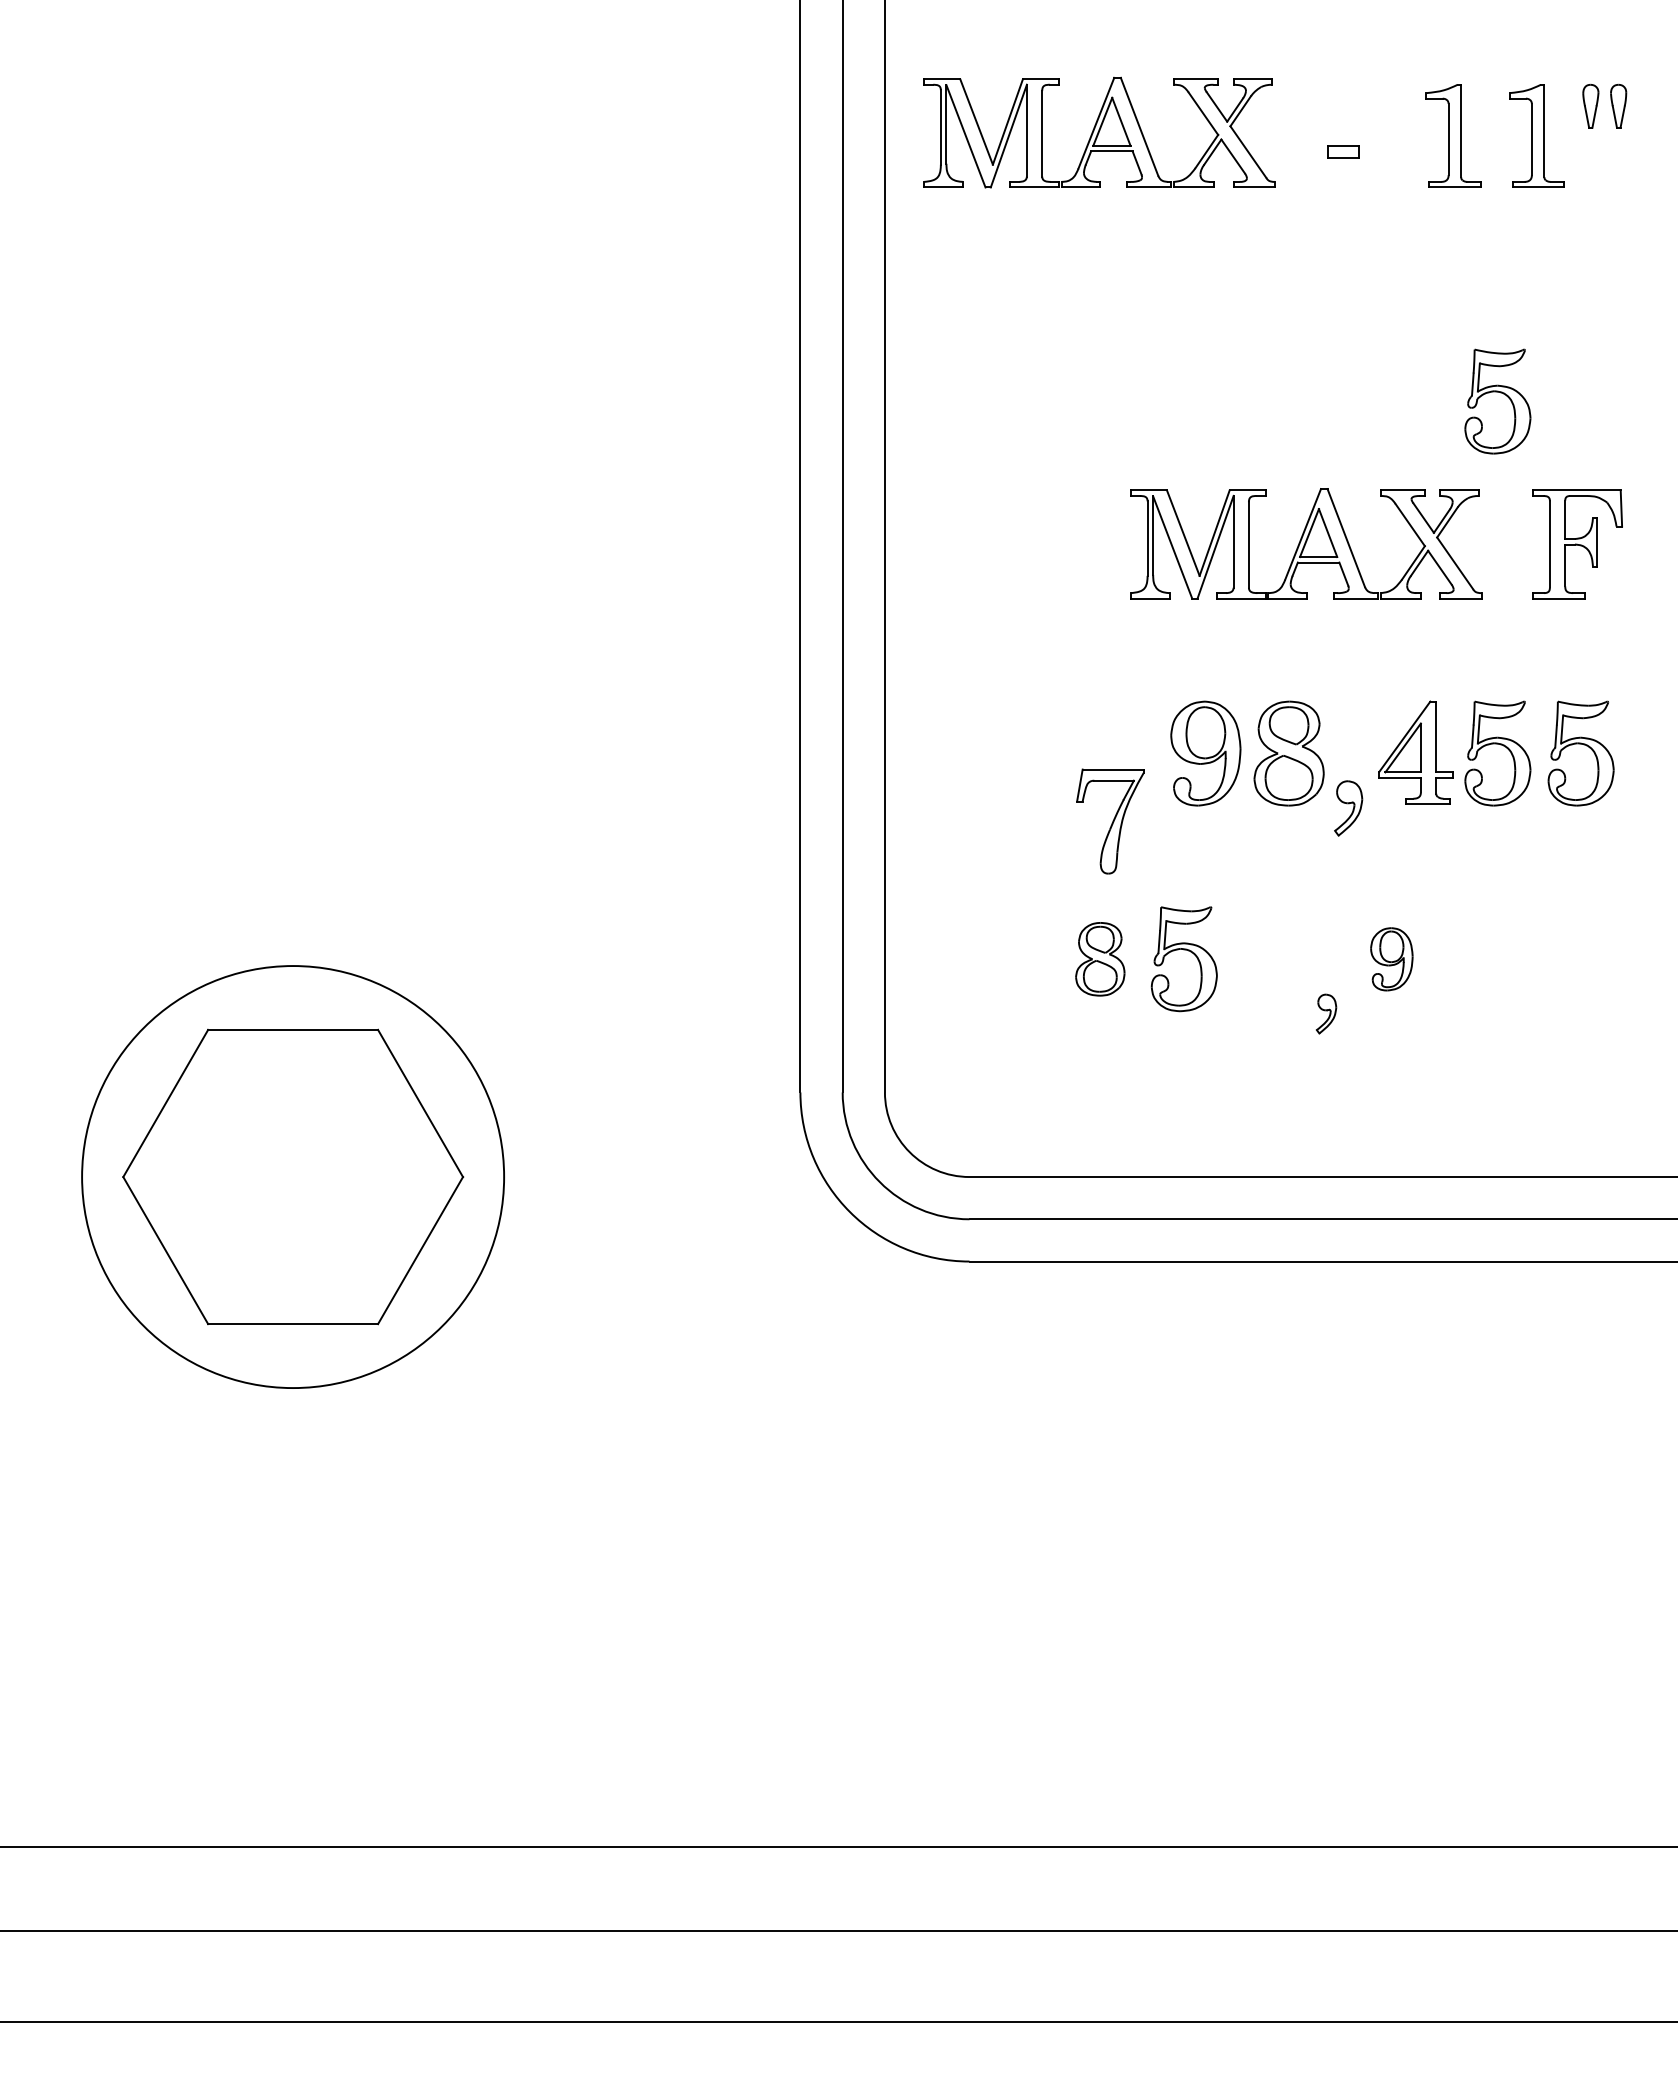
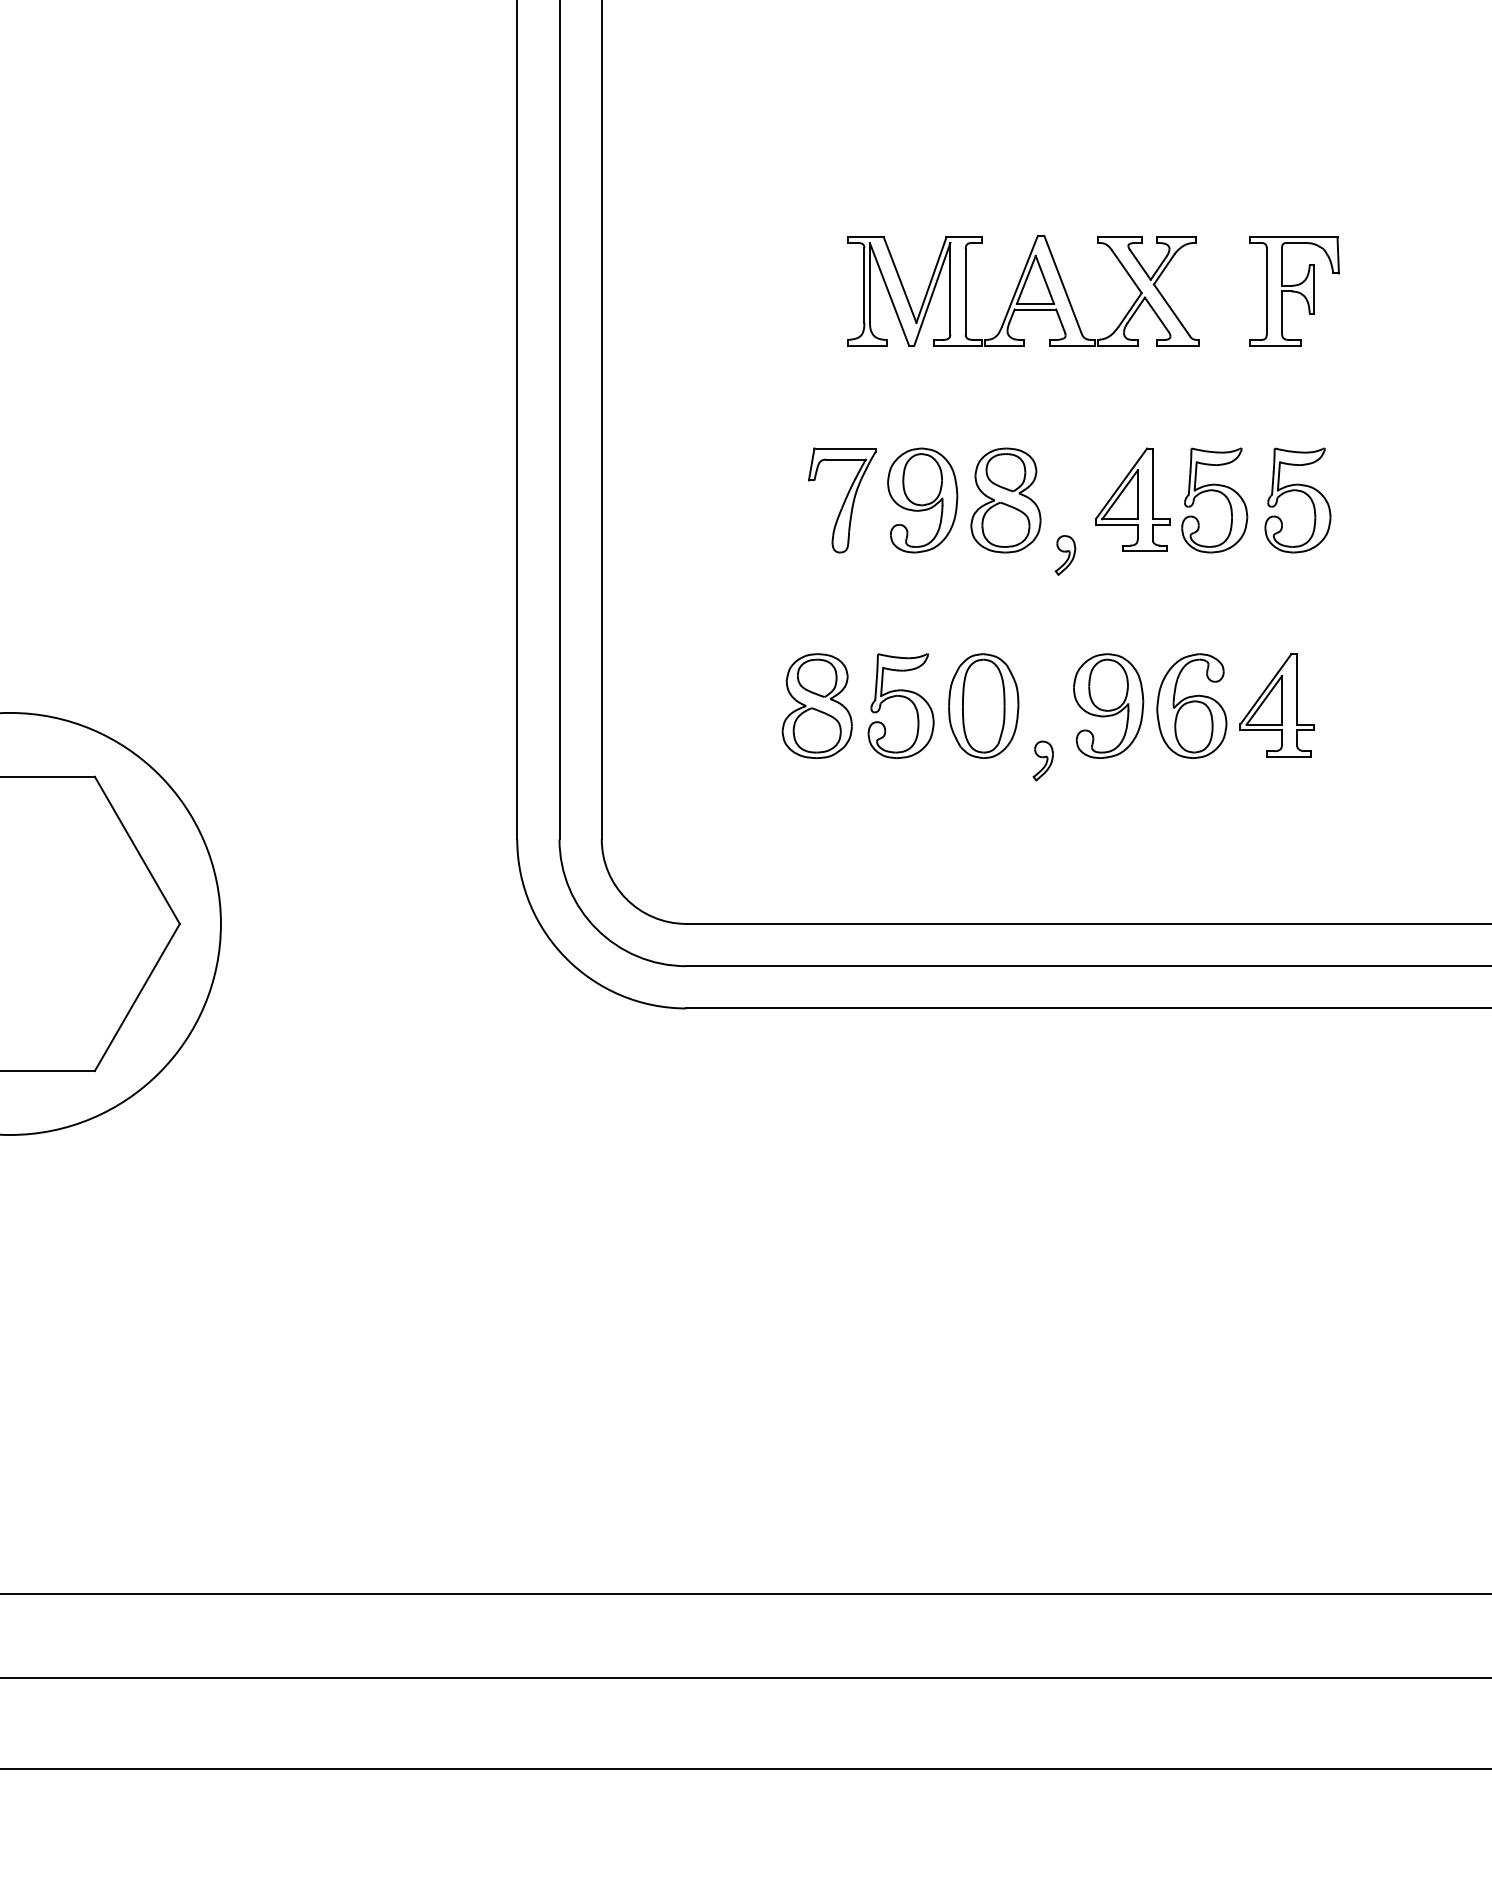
part: (1500, 393) -> (1217, 140), removed
part: (1348, 808) -> (1065, 555), size x0.71
part: (1110, 821) -> (842, 500), moved
part: (1559, 958) -> (1276, 705), added
part: (1099, 959) -> (816, 706), size x1.43
part: (1266, 959) -> (983, 706), added
part: (1391, 959) -> (1108, 706), size x1.67
part: (1474, 959) -> (1191, 706), added

